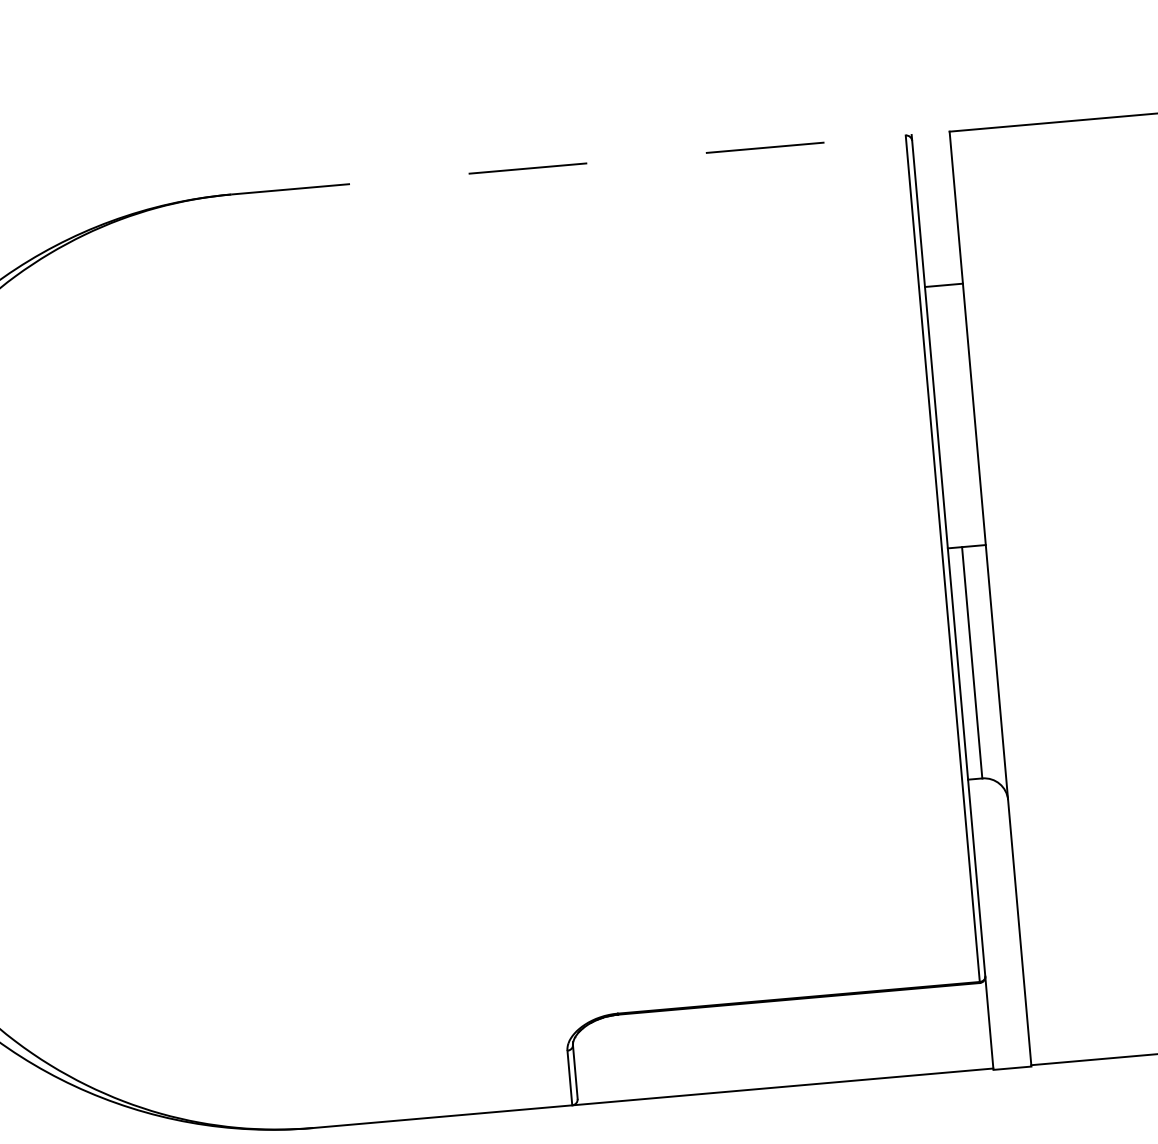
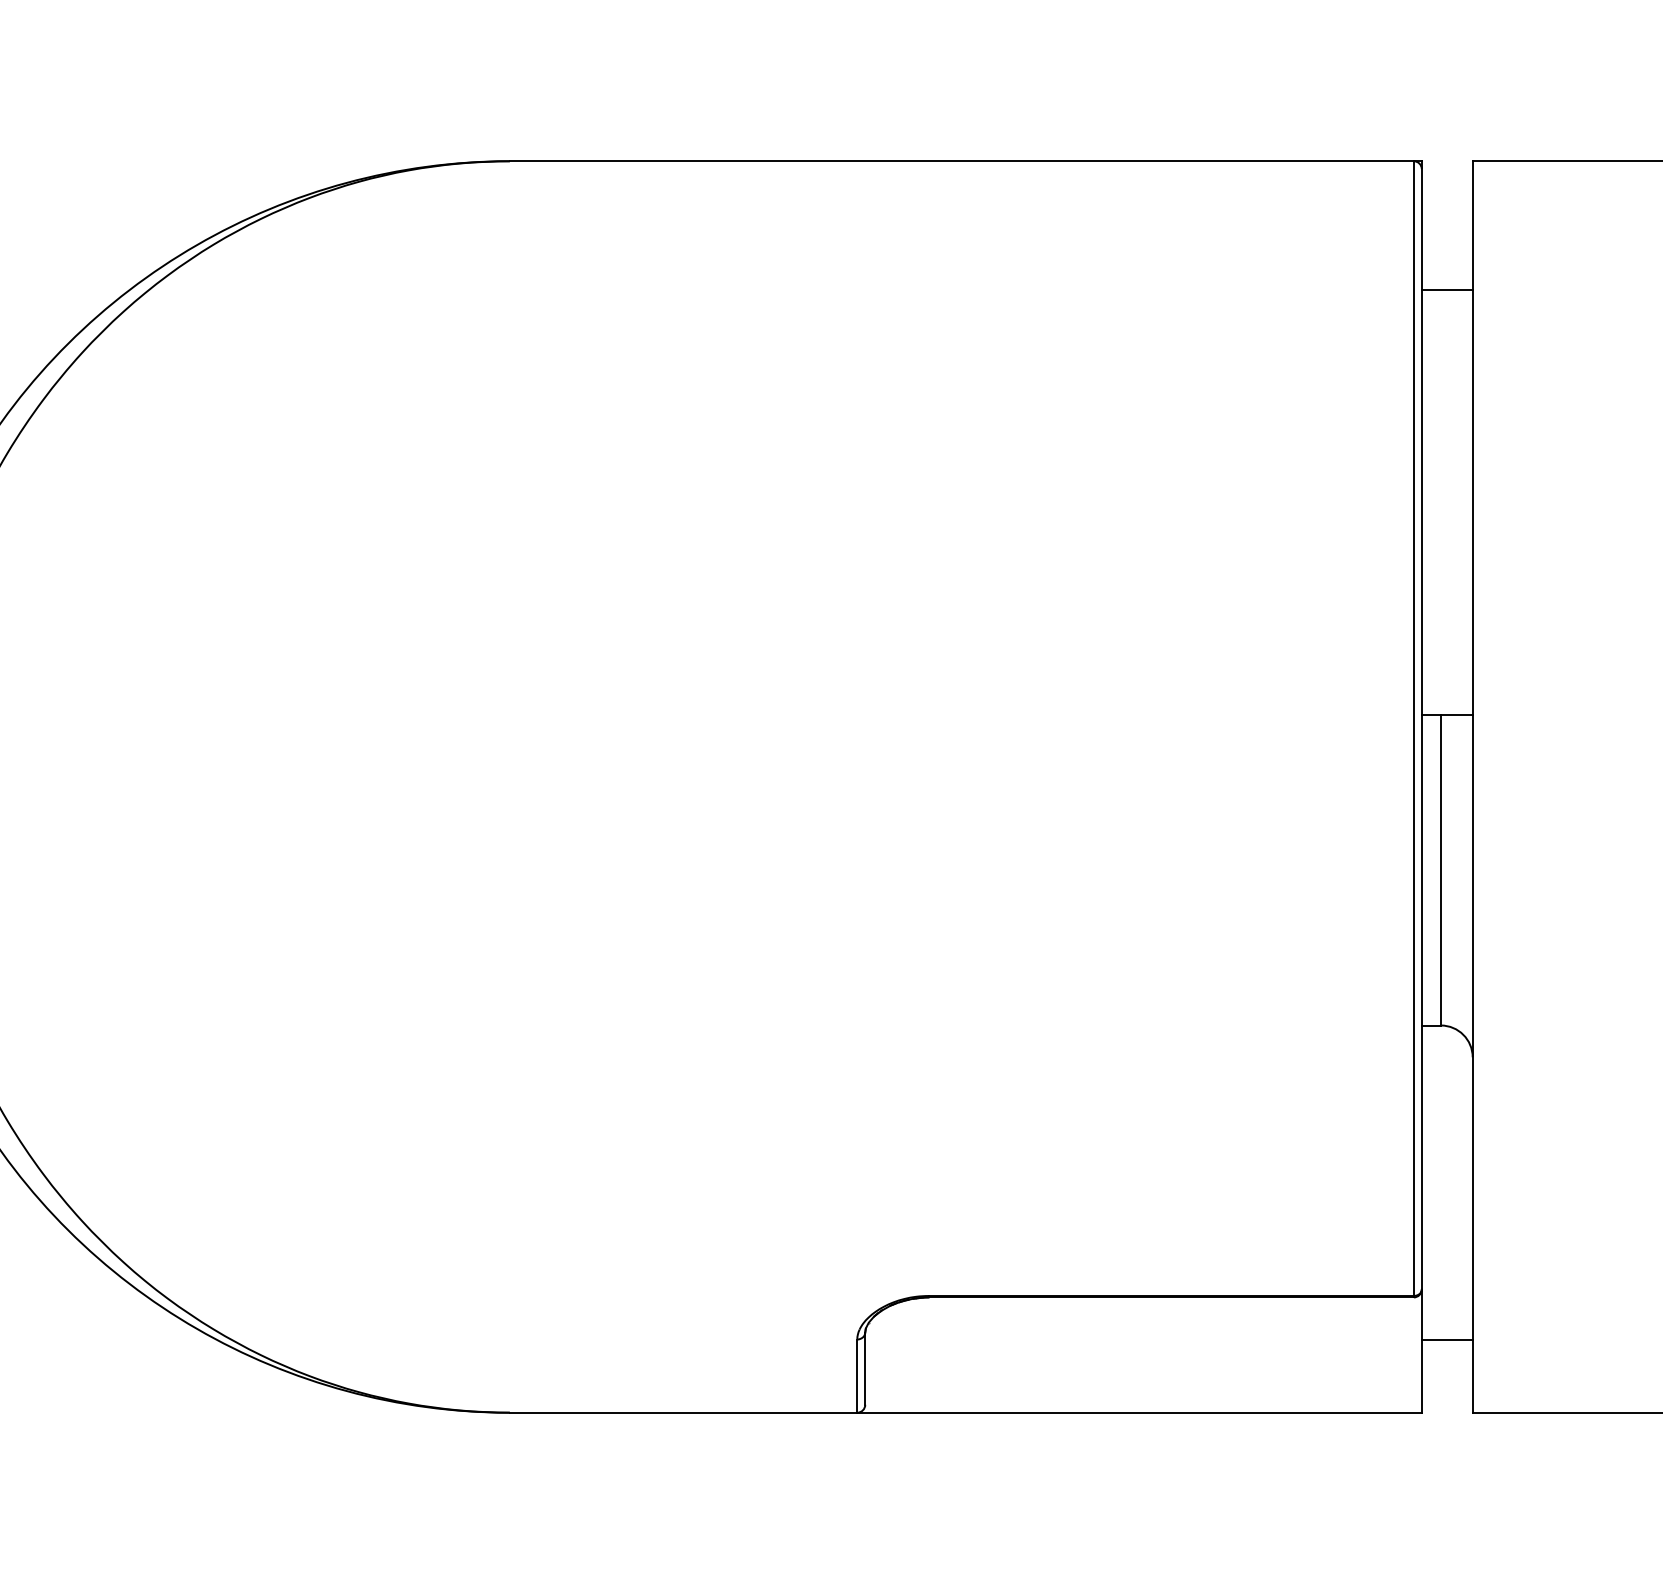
line: (571, 164) -> (965, 161), dashed -> solid
line: (943, 285) -> (1446, 290), moved
line: (1011, 1068) -> (1446, 1339), moved

